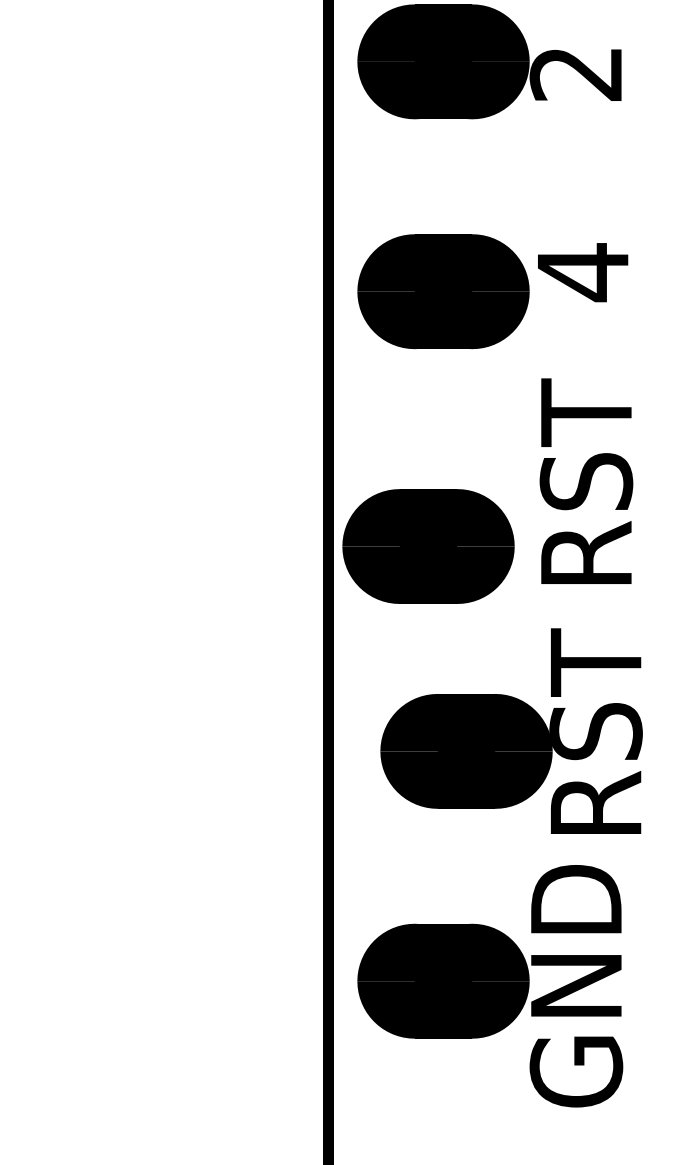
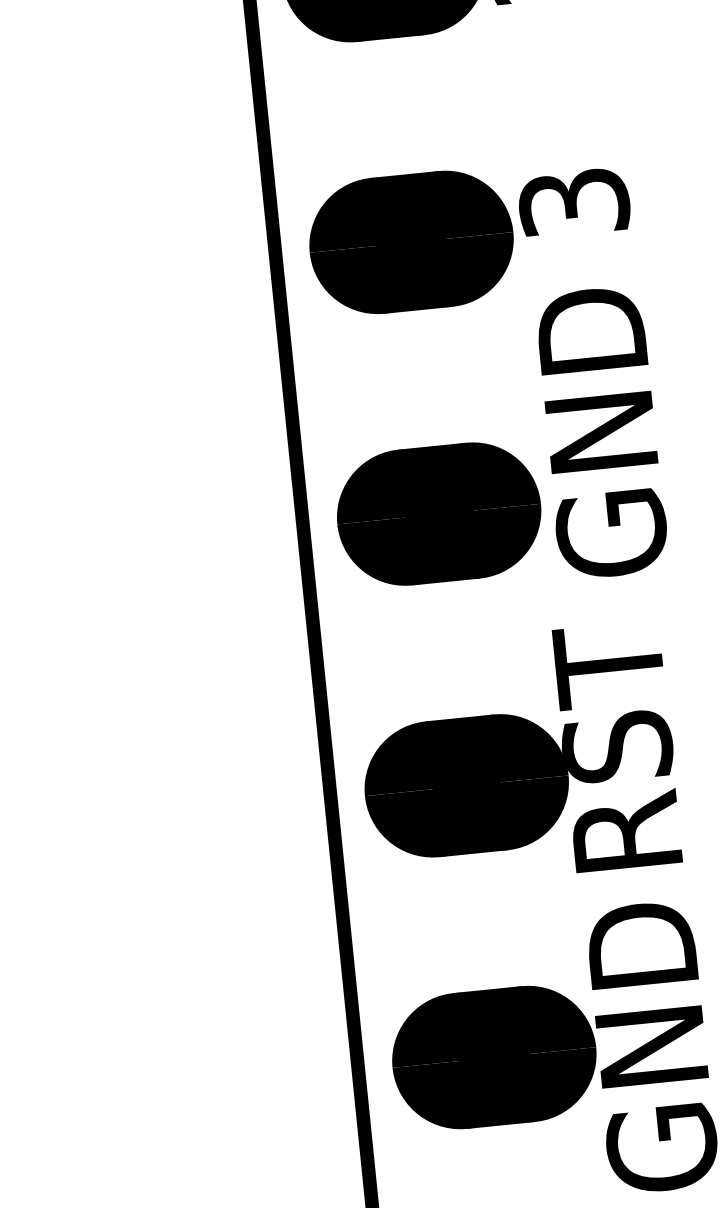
text: (582, 272) -> (573, 203), 4 -> 3
text: (586, 467) -> (601, 433), RST -> GND
part: (428, 546) -> (439, 514), moved
text: (511, 730) -> (517, 755), moved

